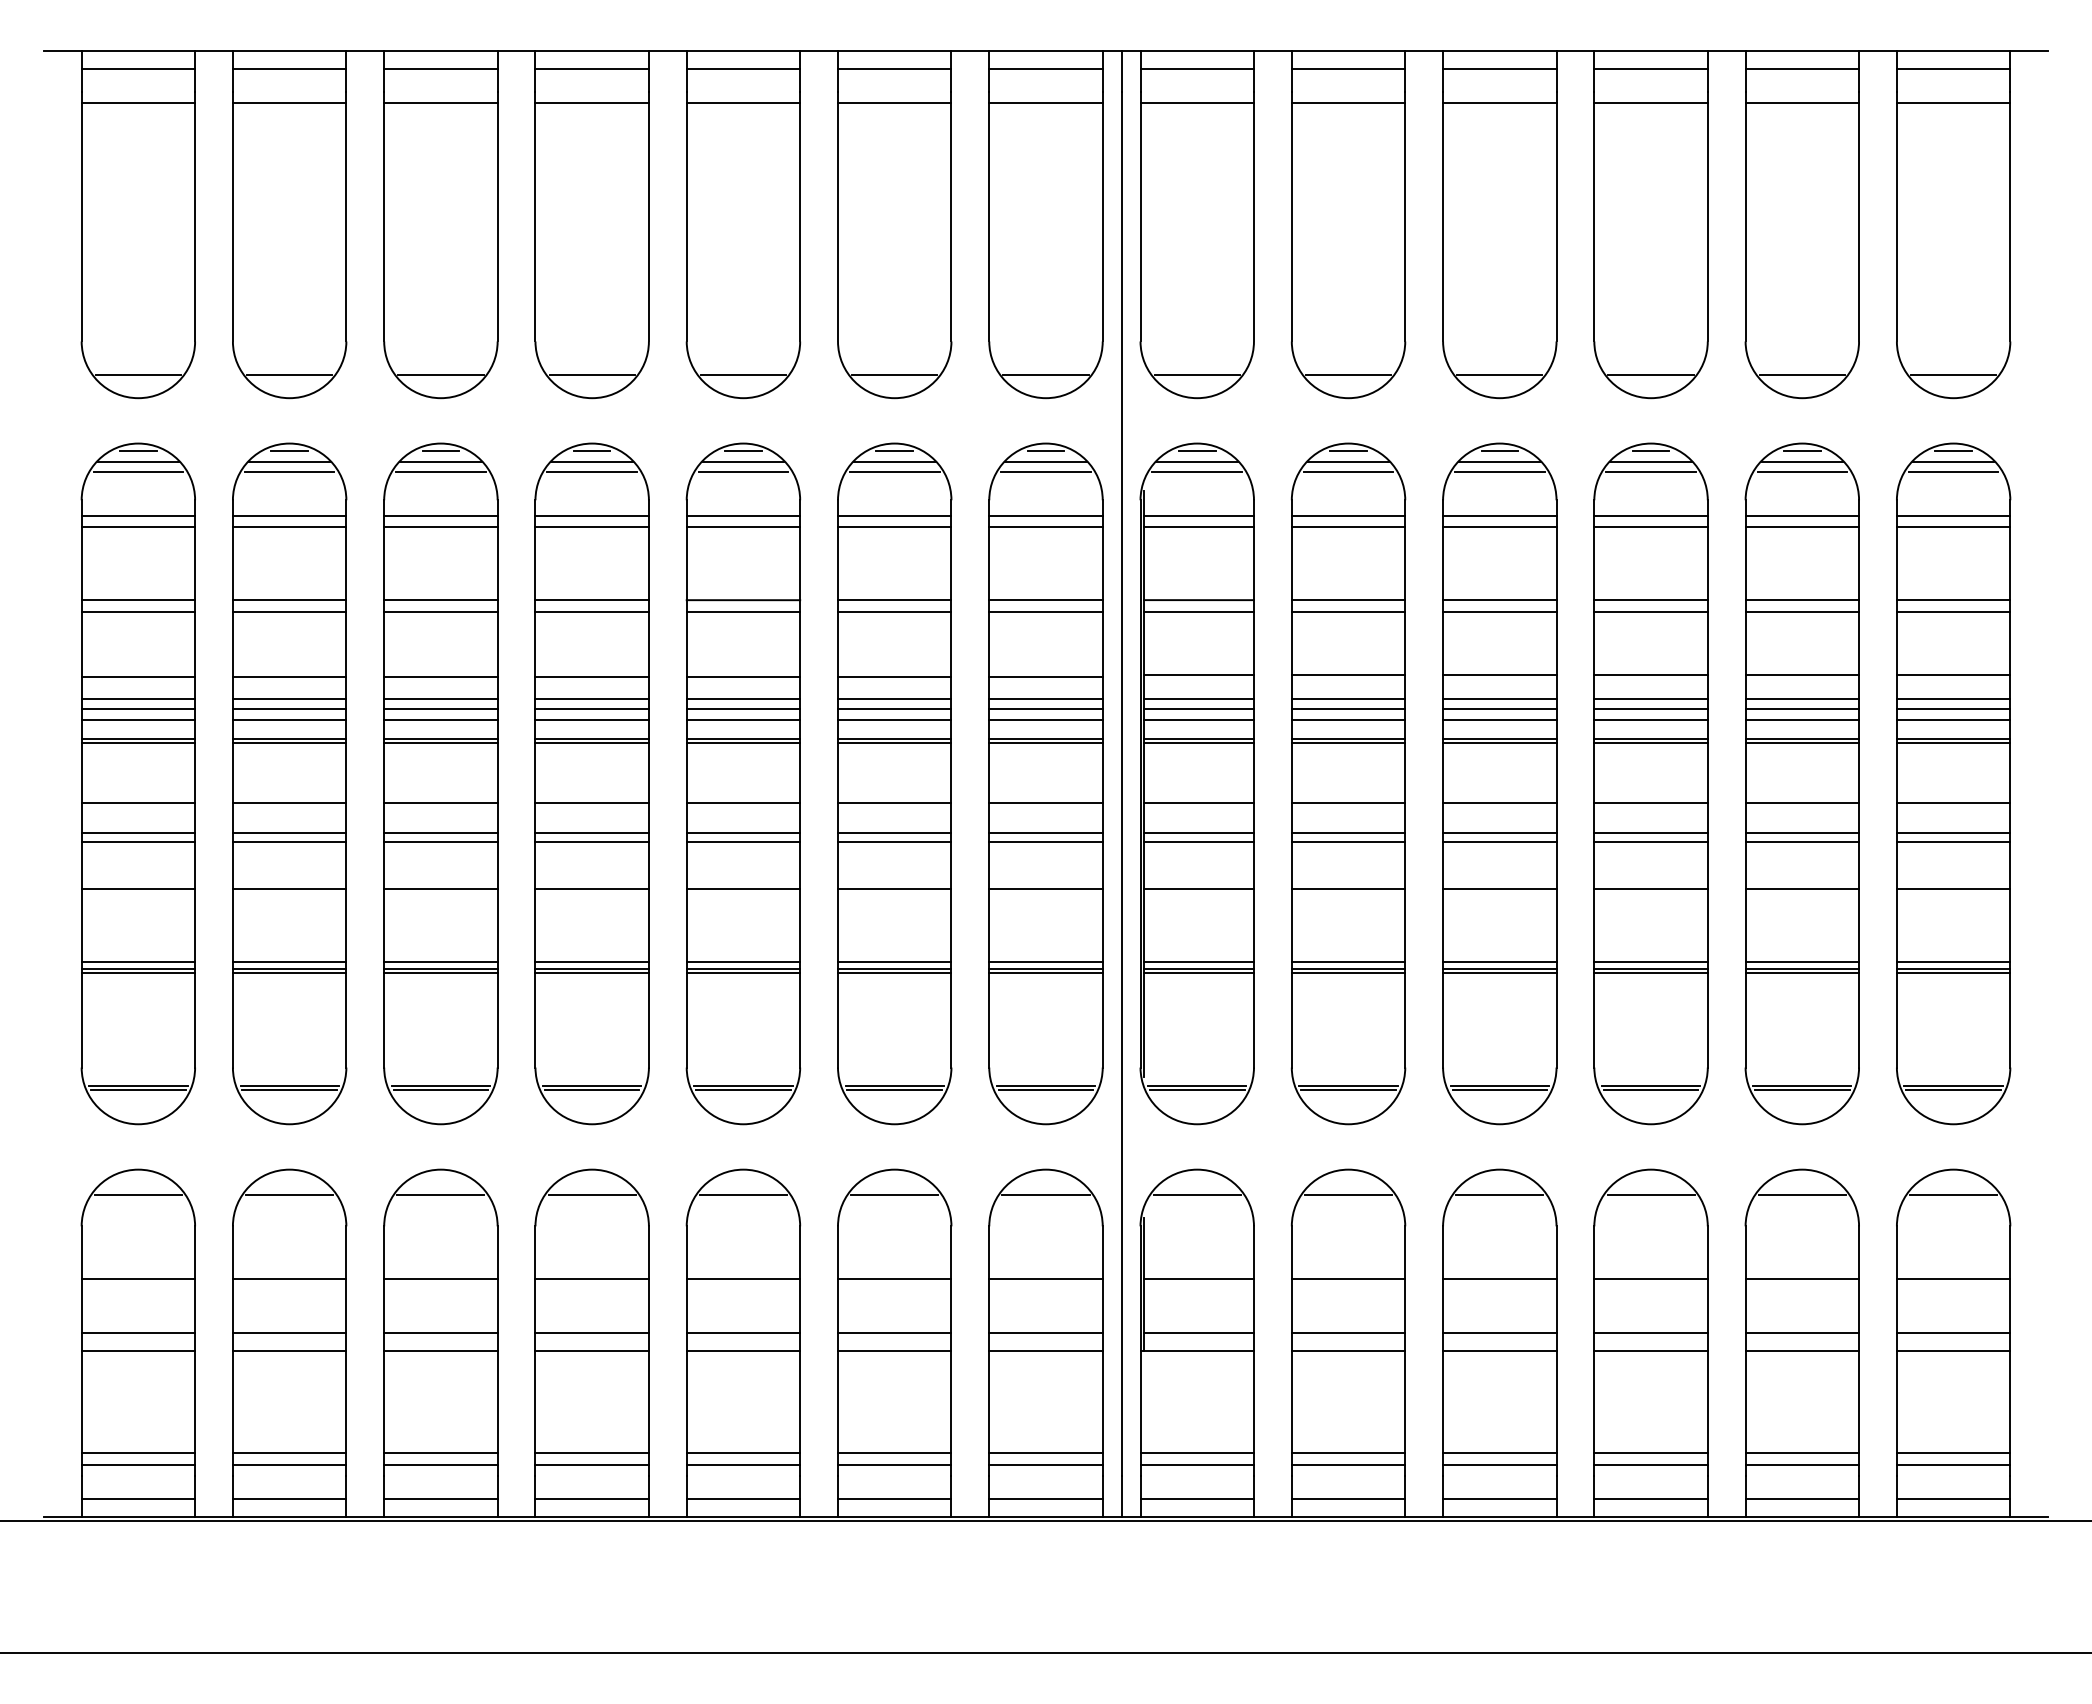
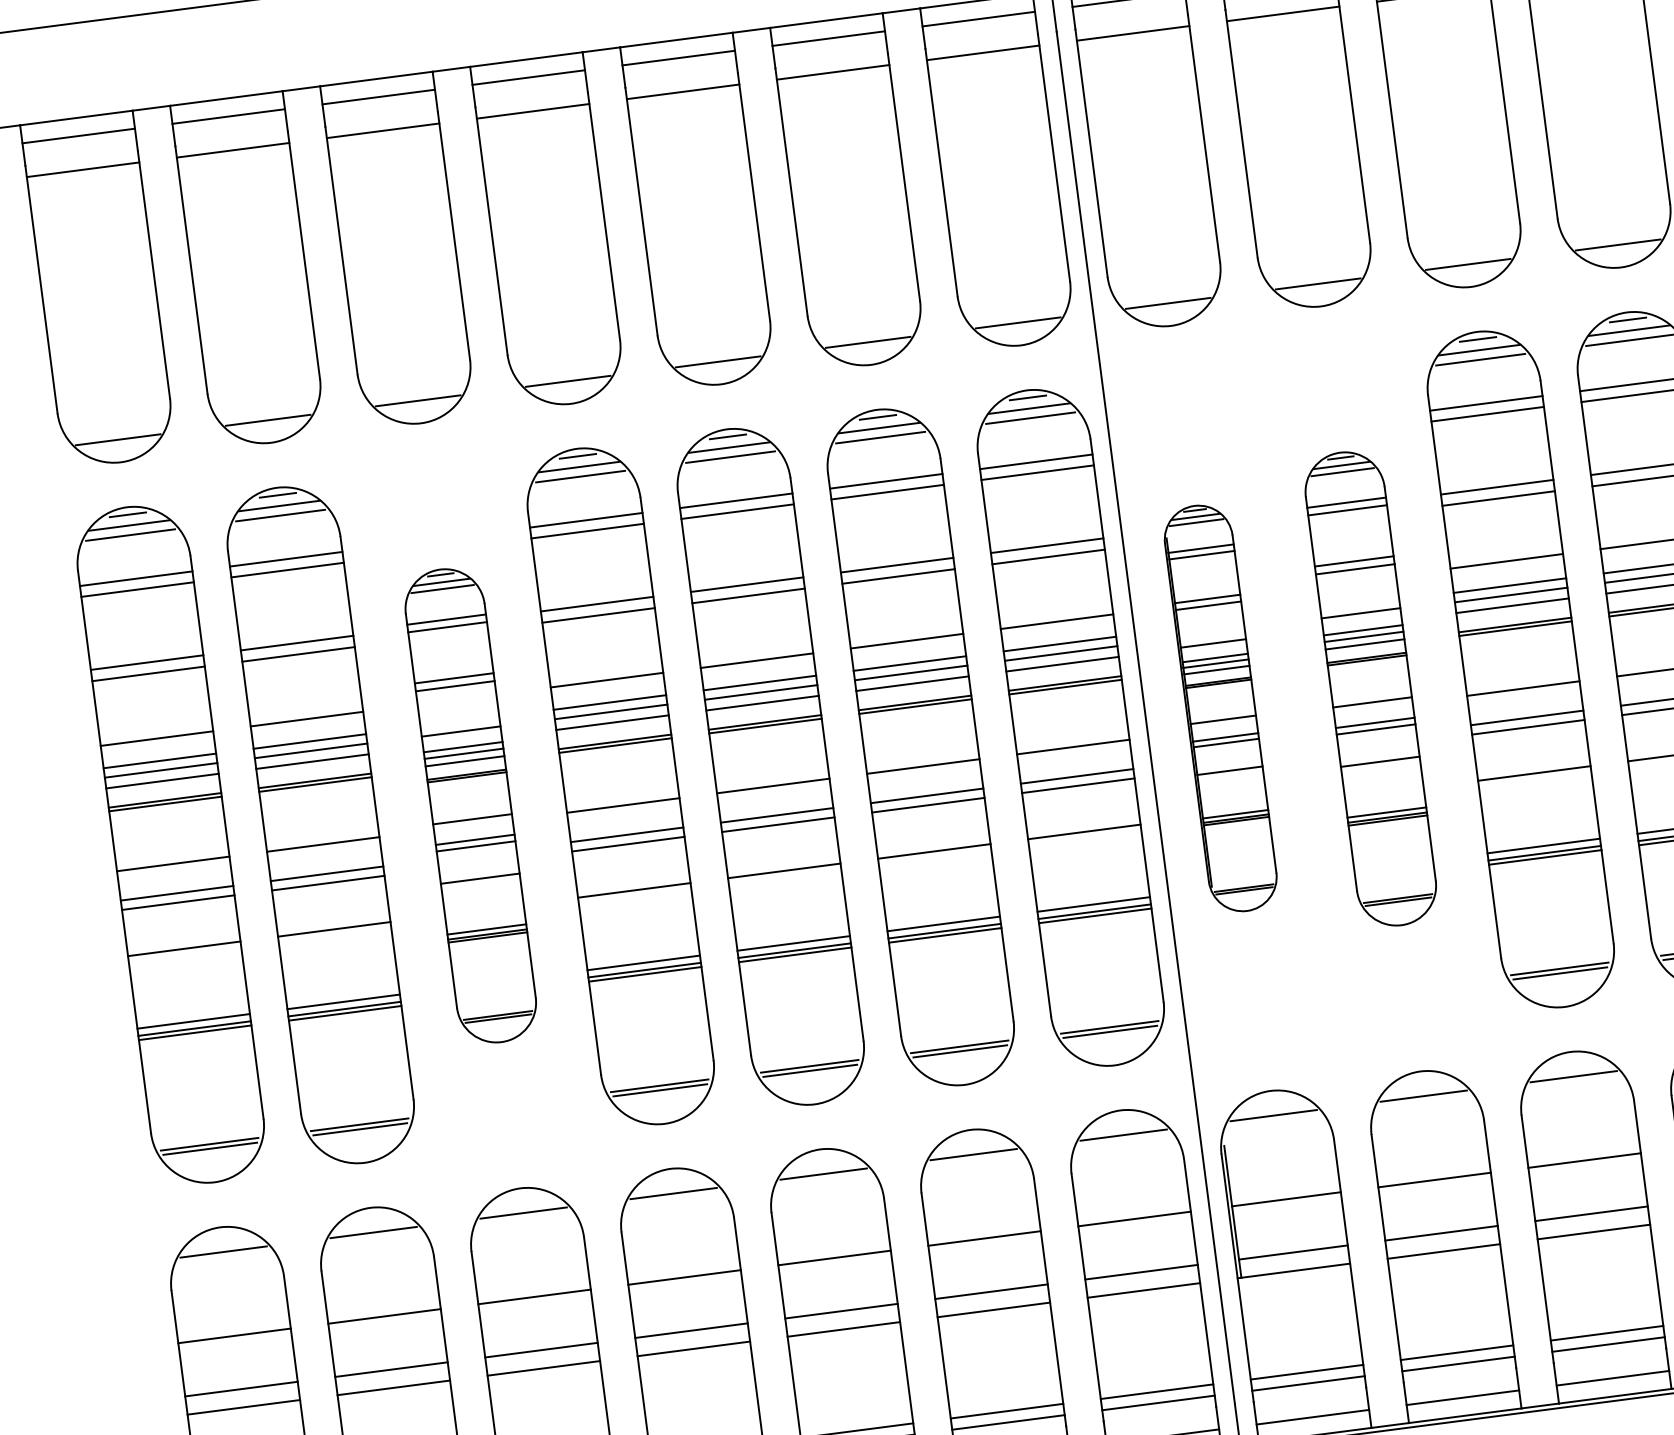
part: (440, 783) -> (470, 805), size x0.7
part: (1196, 783) -> (1220, 708), size x0.6
part: (1348, 783) -> (1370, 688), size x0.7

